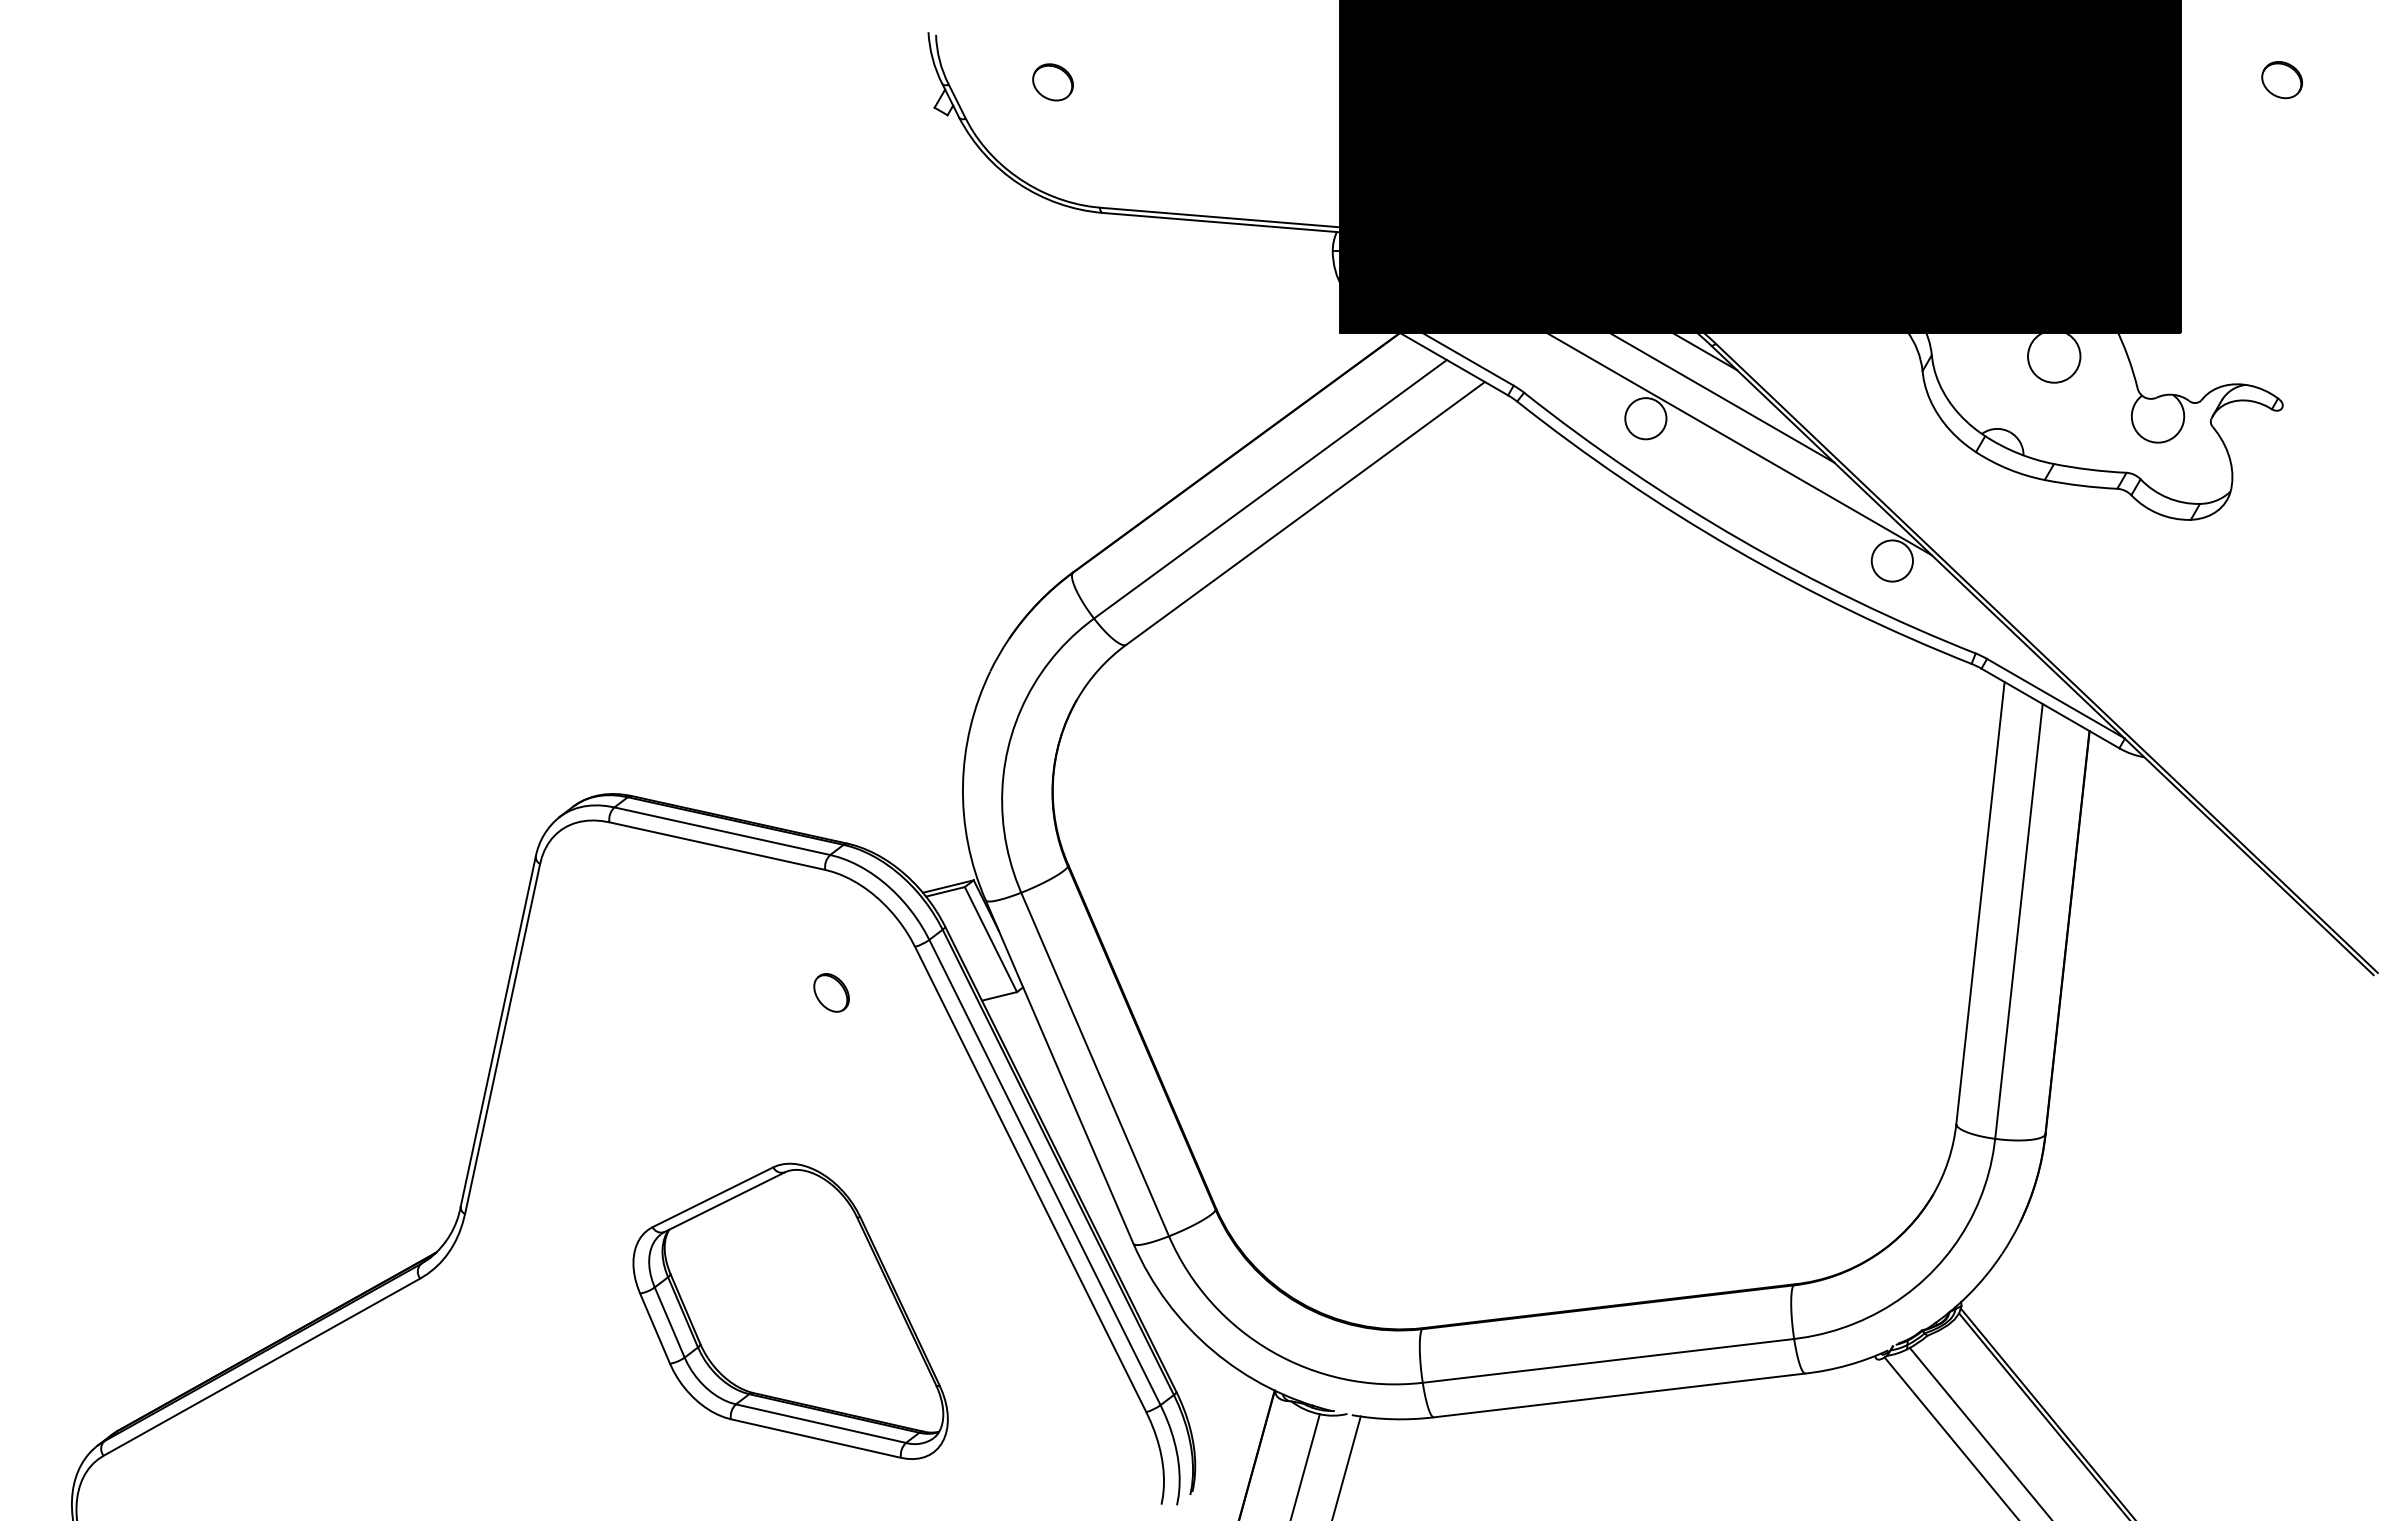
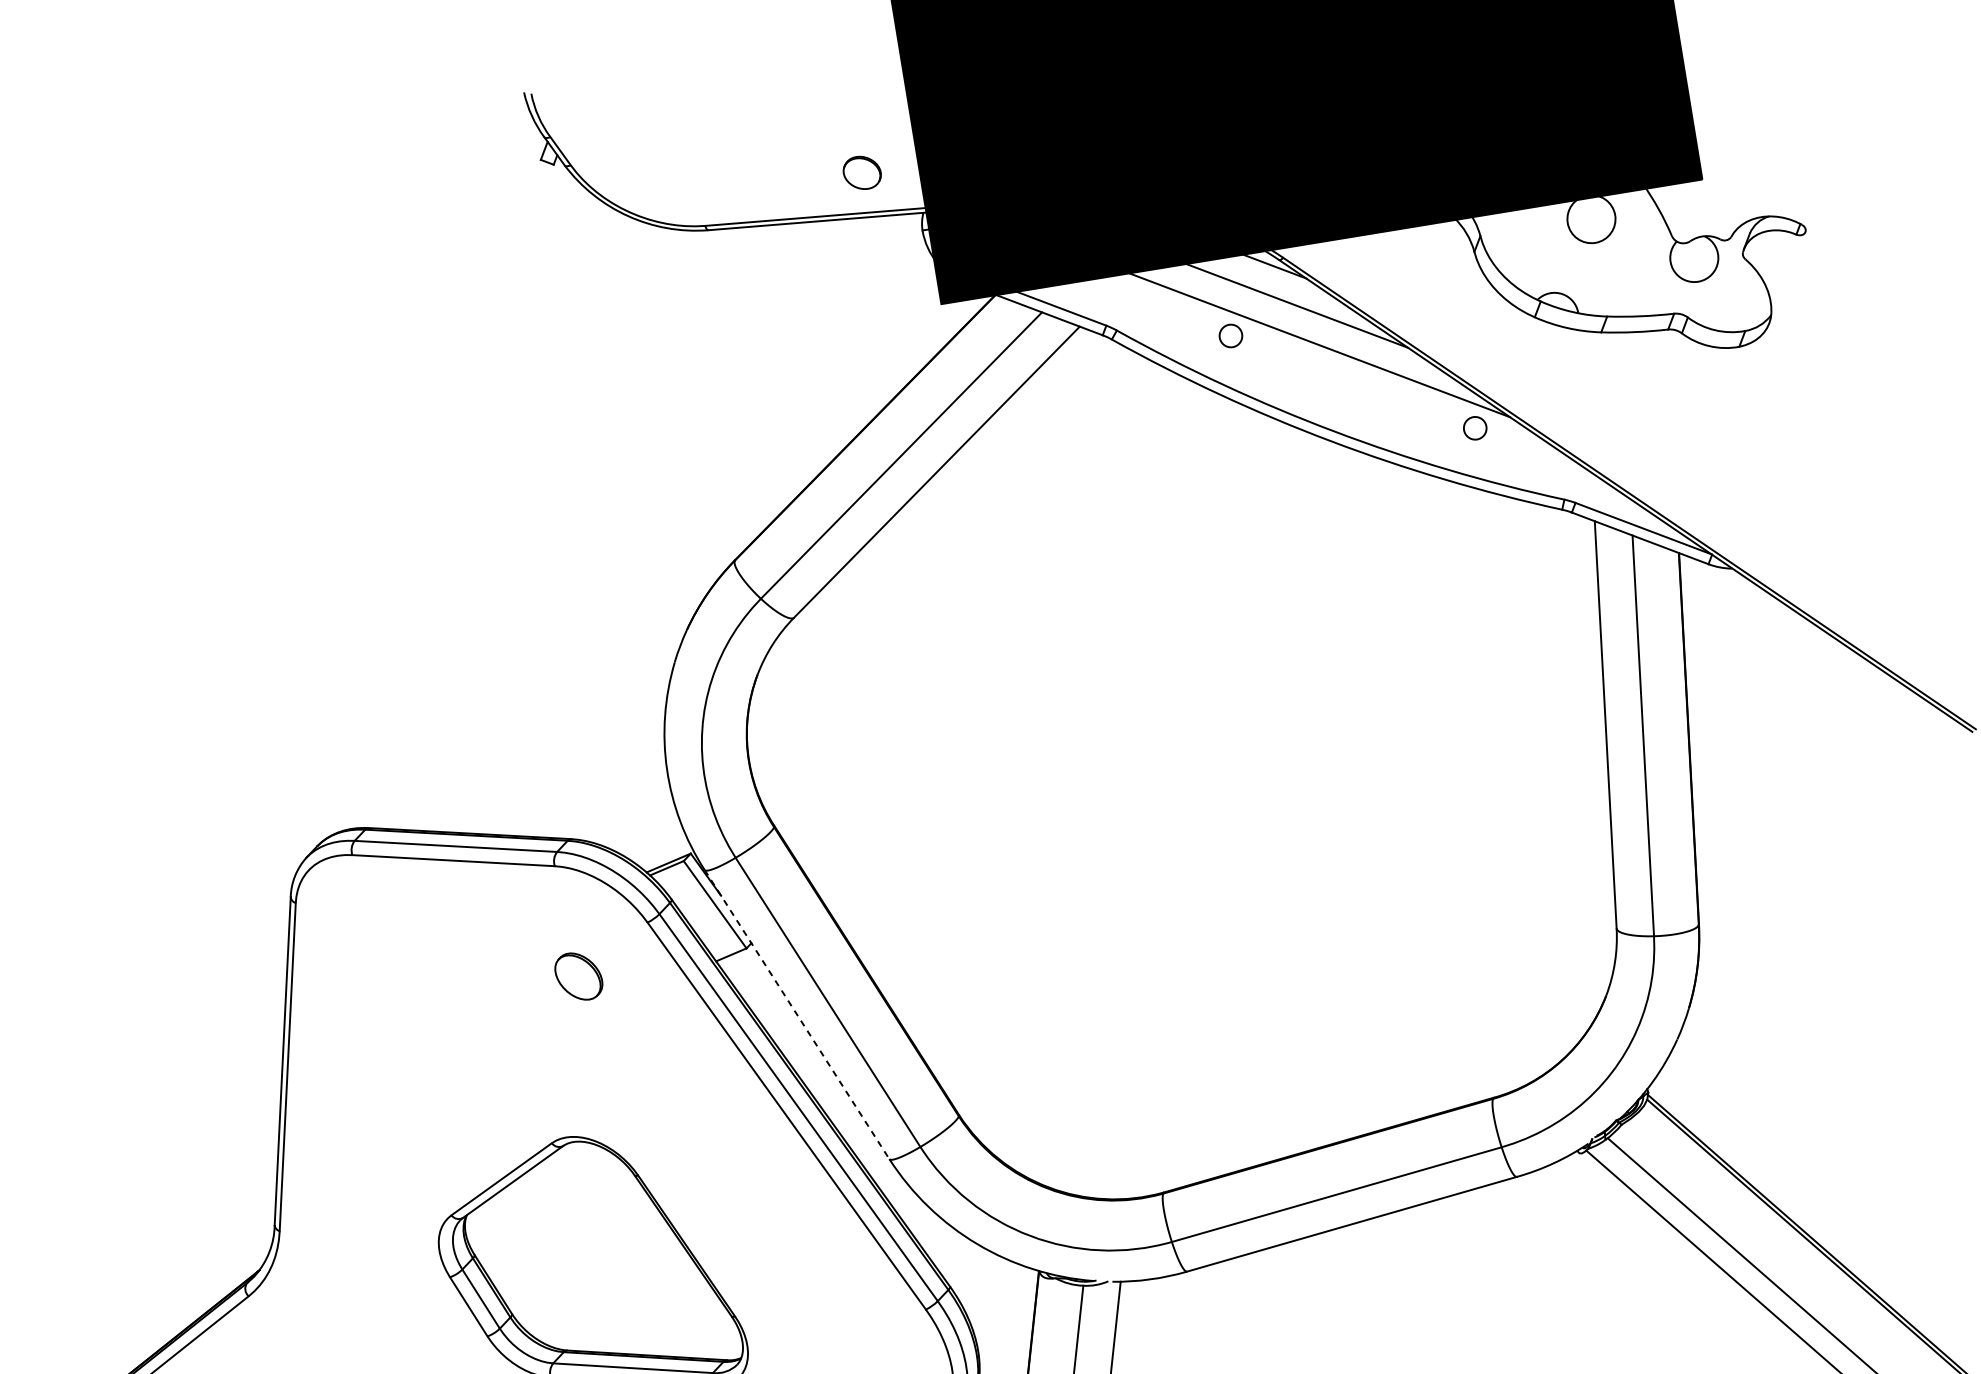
part: (1052, 82) -> (861, 173), moved
circle: (1645, 418) -> (1230, 335), size x0.6
circle: (1891, 560) -> (1474, 427), size x0.6
part: (831, 992) -> (578, 976), size x1.4
line: (1059, 1072) -> (796, 1014), solid -> dashed

